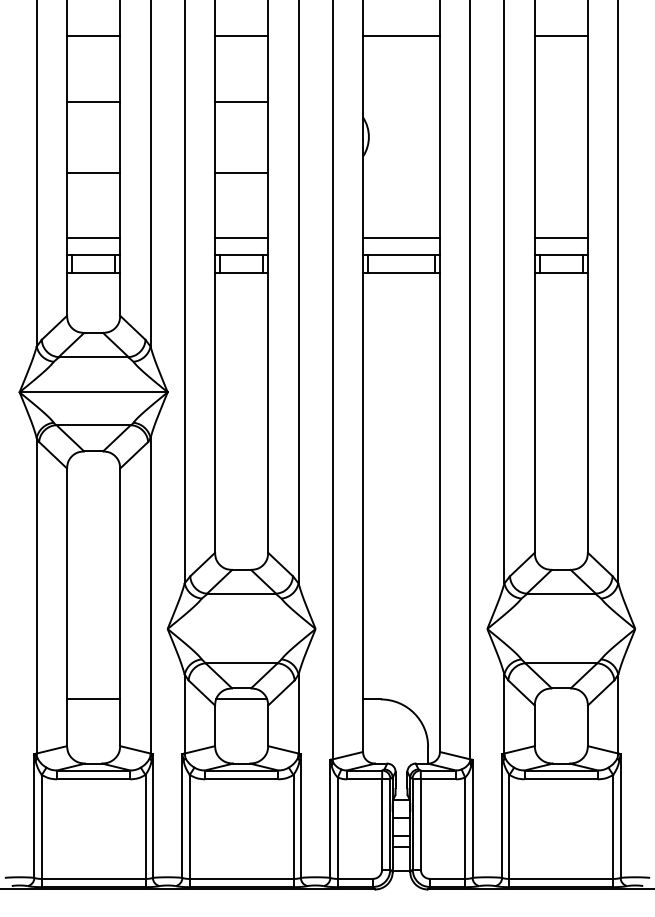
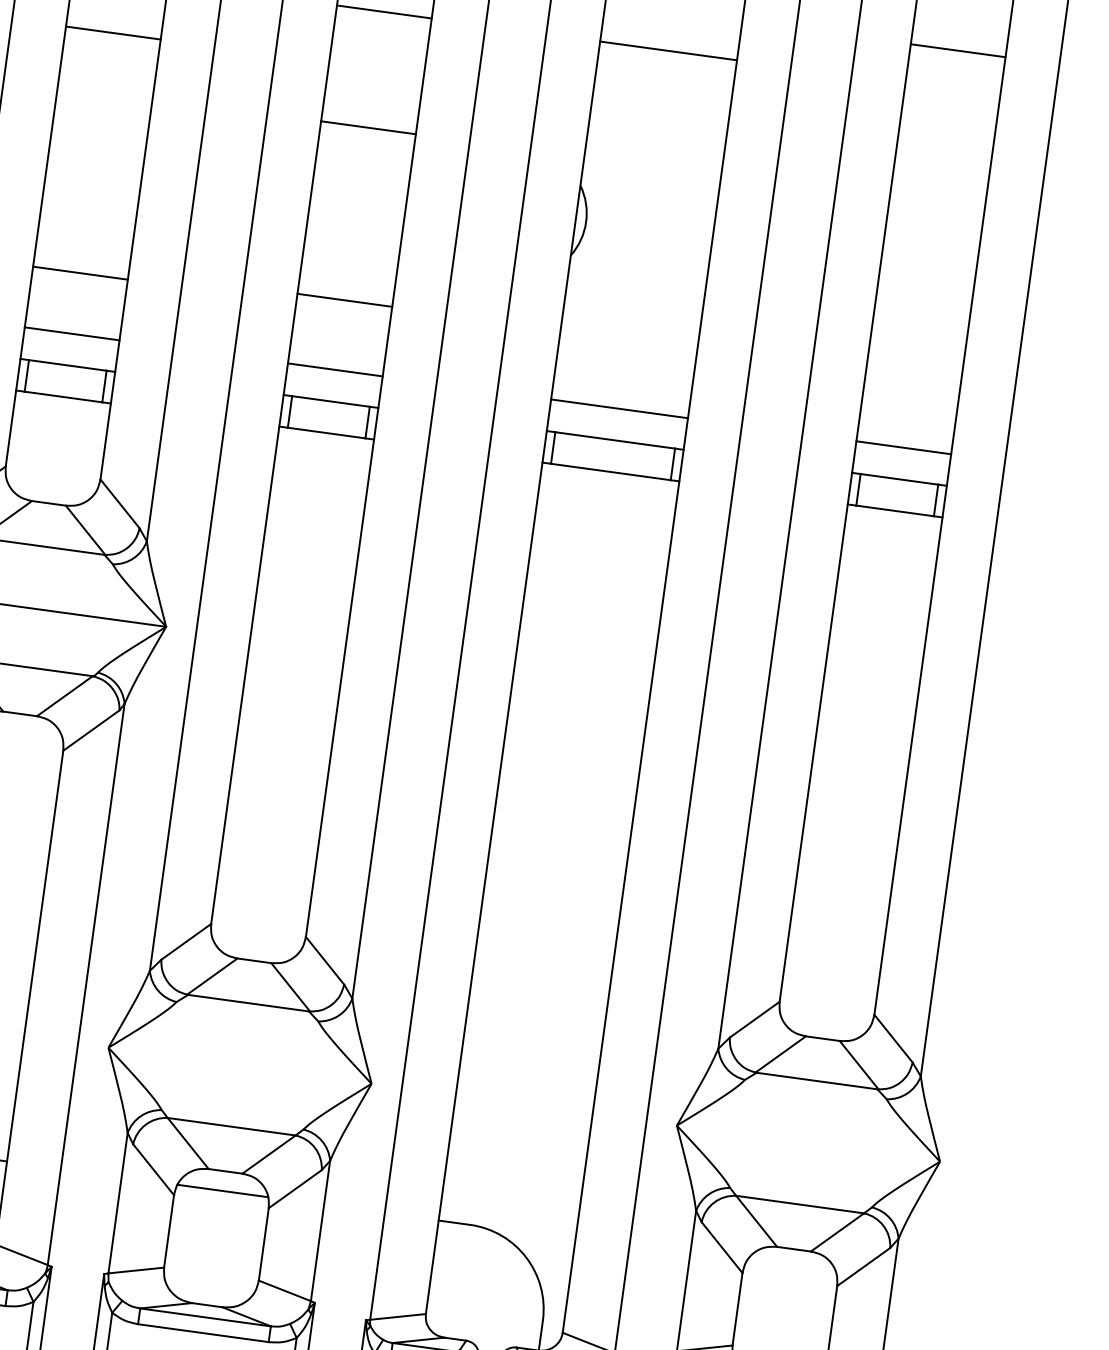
line: (560, 36) -> (956, 50), moved
line: (93, 101) -> (113, 33), moved
line: (93, 172) -> (80, 273), moved
line: (241, 172) -> (344, 300), moved

